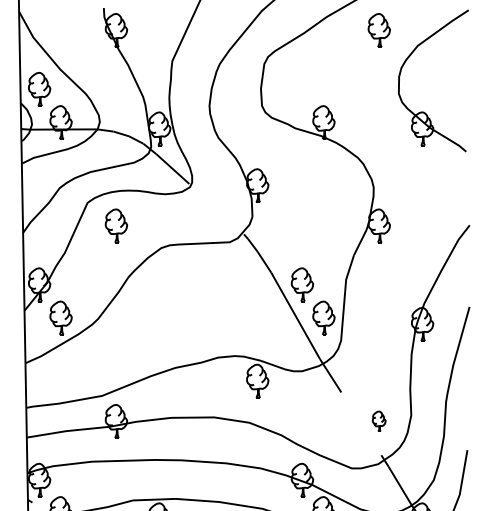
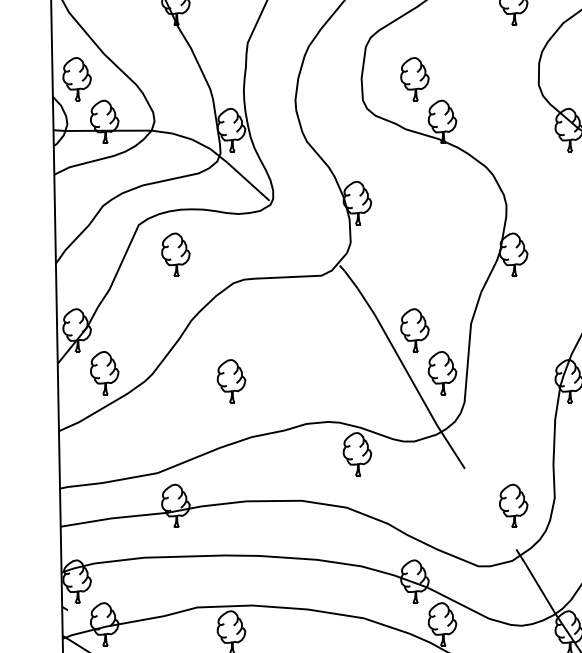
part: (302, 89) -> (414, 79), added
part: (159, 324) -> (231, 381), added
part: (378, 421) -> (512, 506), size x1.67

